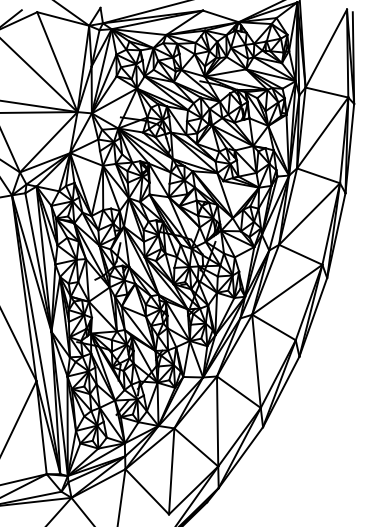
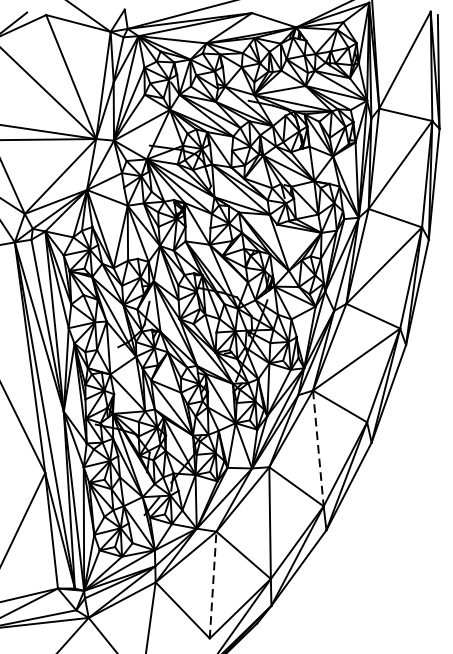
line: (256, 361) -> (318, 448), solid -> dashed
line: (171, 470) -> (212, 583), solid -> dashed

